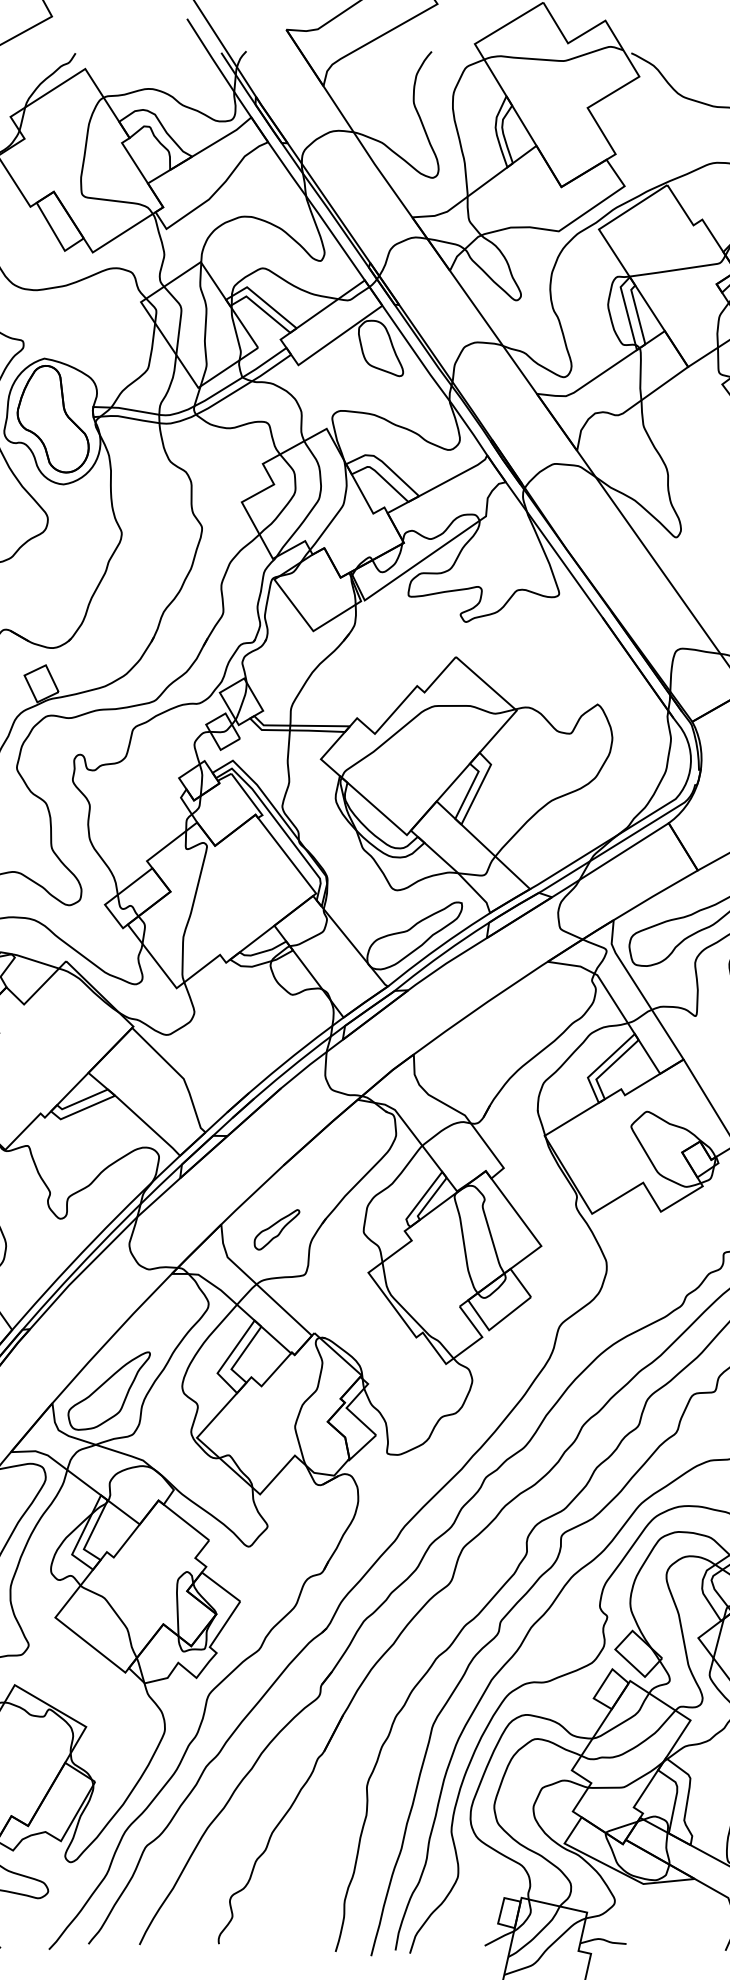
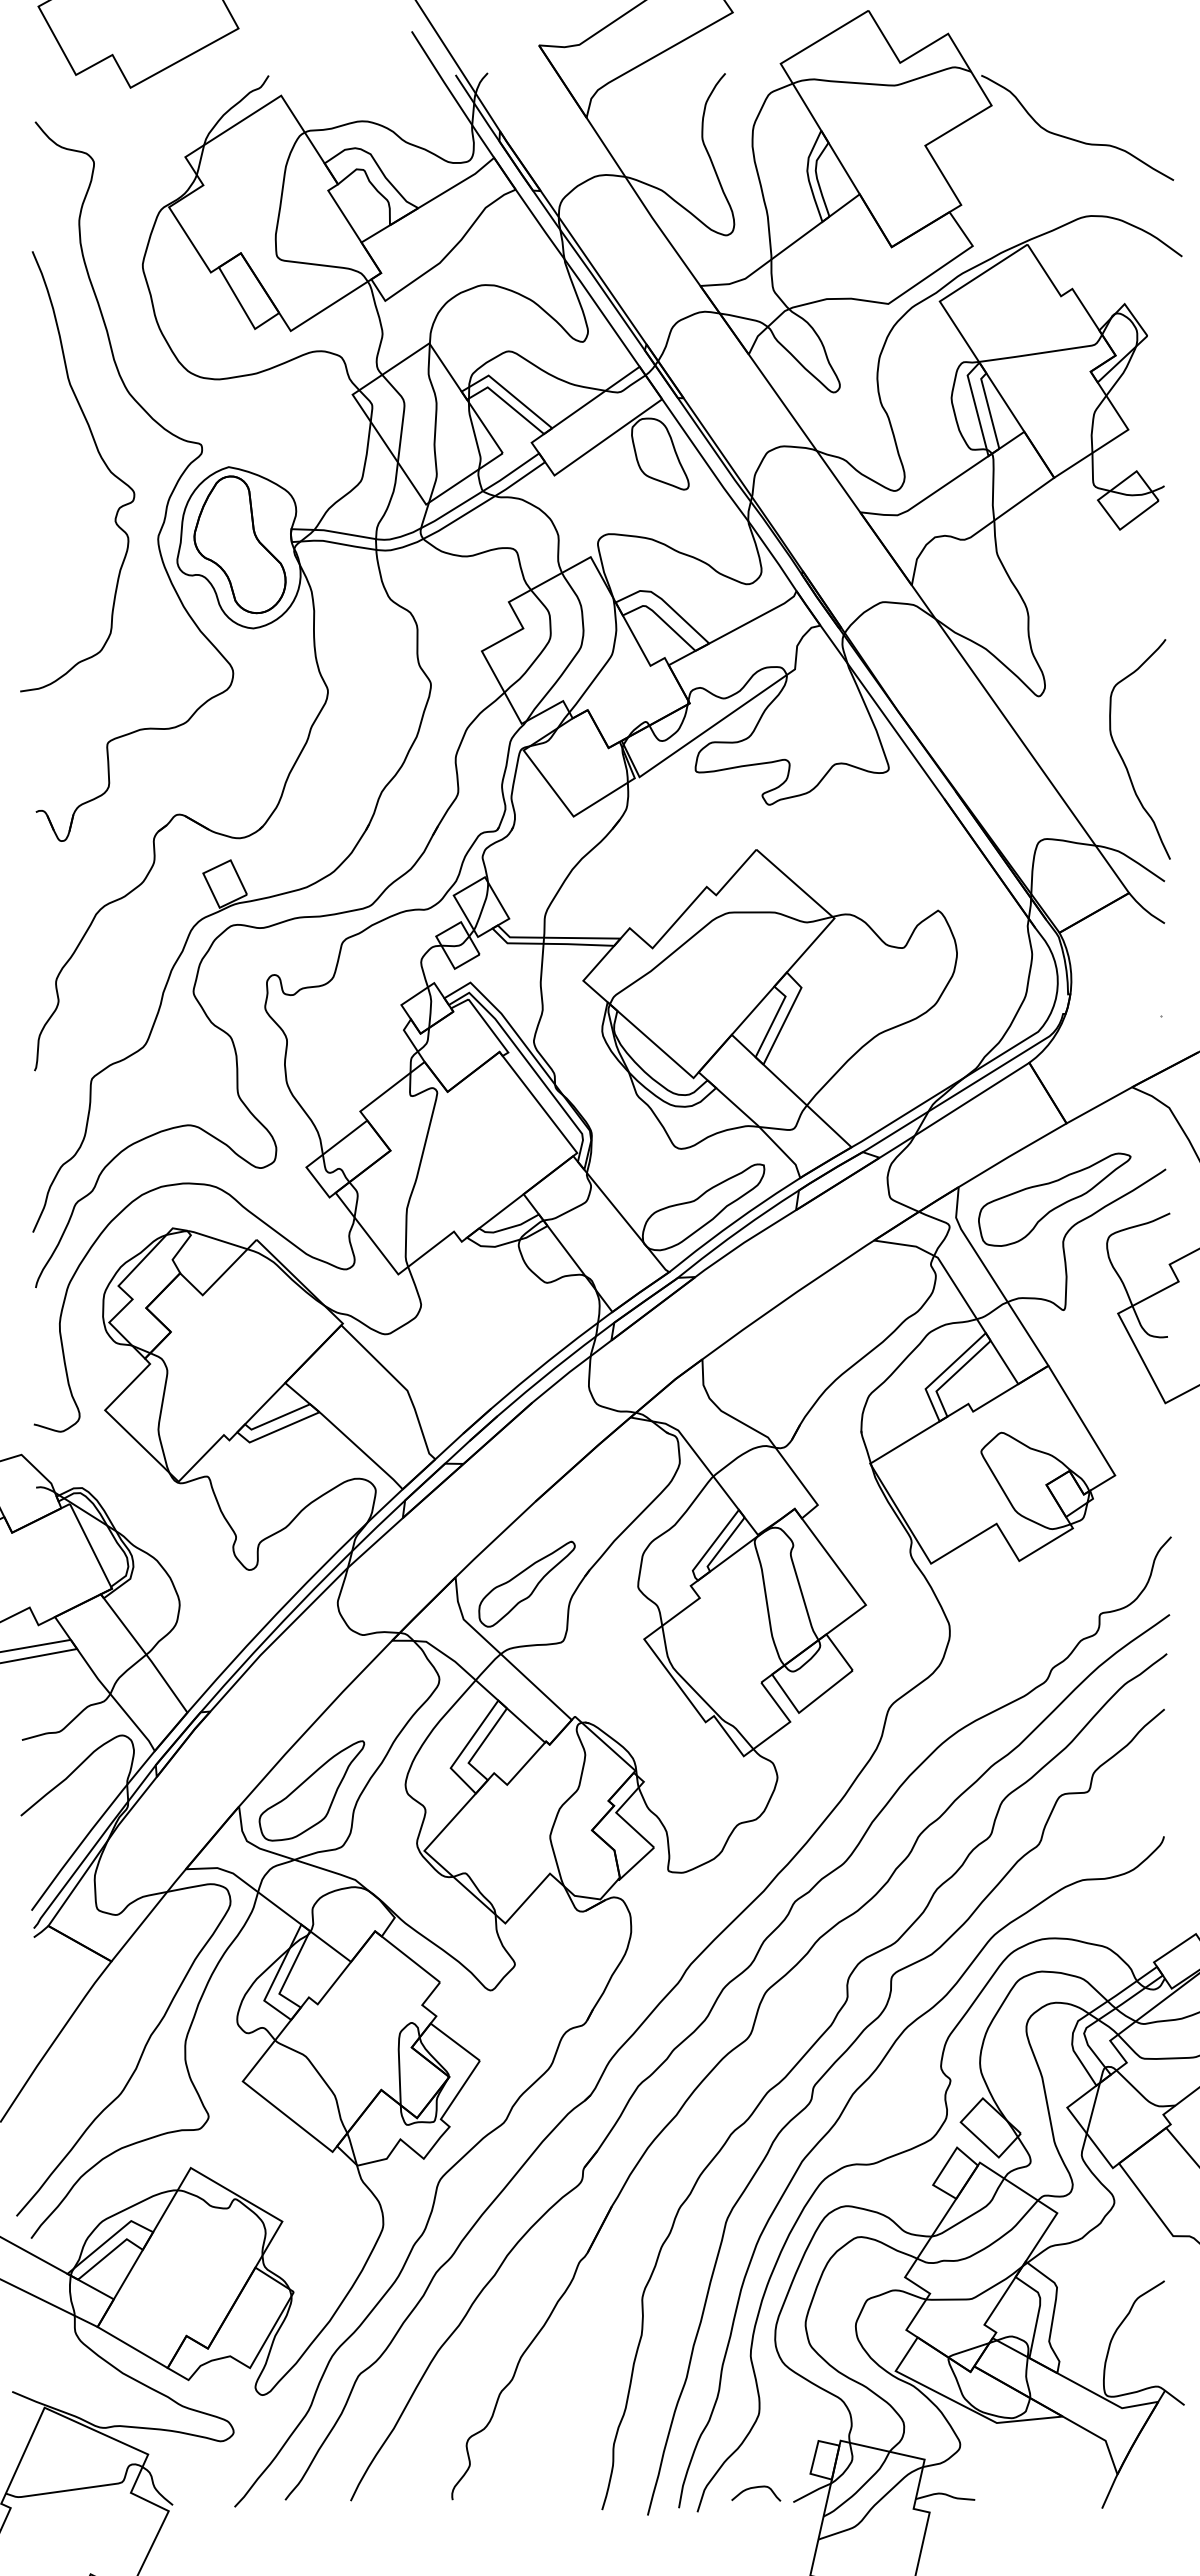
part: (276, 1229) -> (526, 1583), size x1.67
curve: (455, 1935) -> (756, 2488), added

